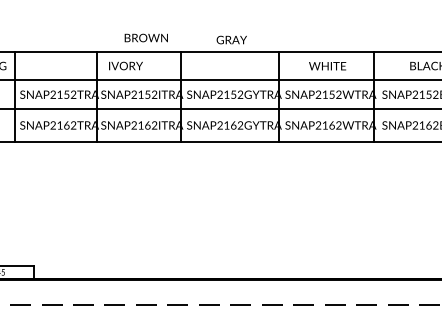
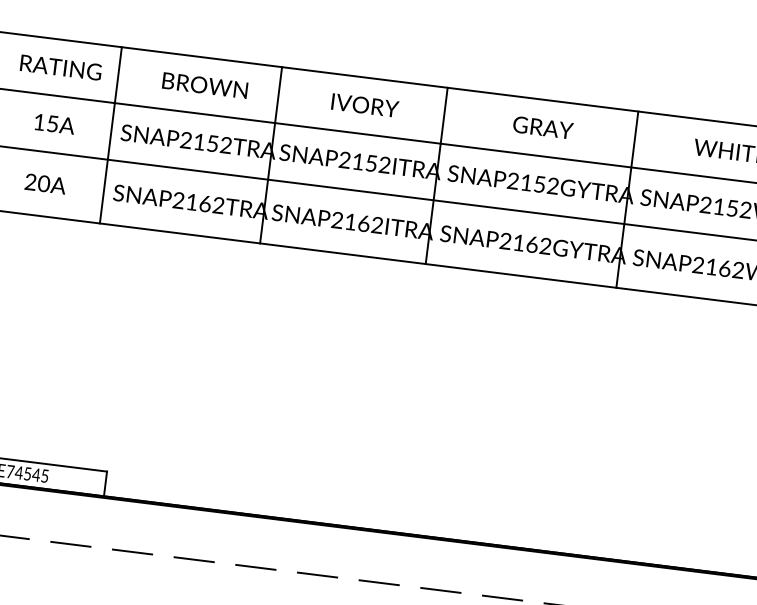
text: (145, 37) -> (203, 84), moved
text: (231, 39) -> (542, 126), moved
text: (125, 65) -> (364, 104), moved

